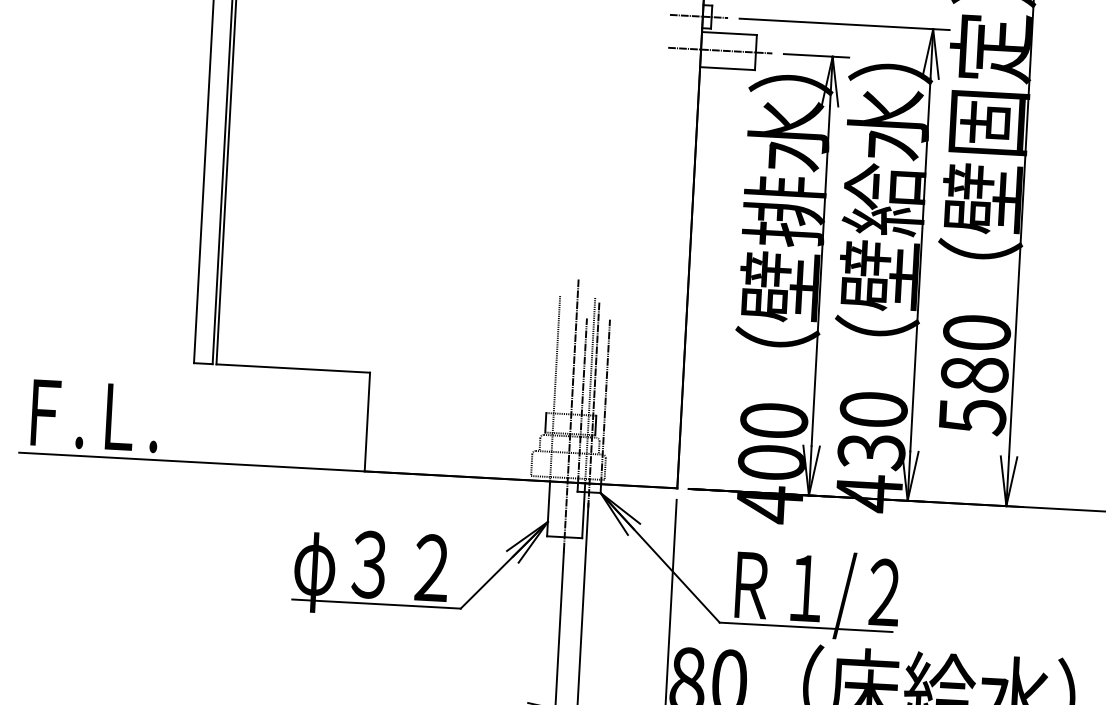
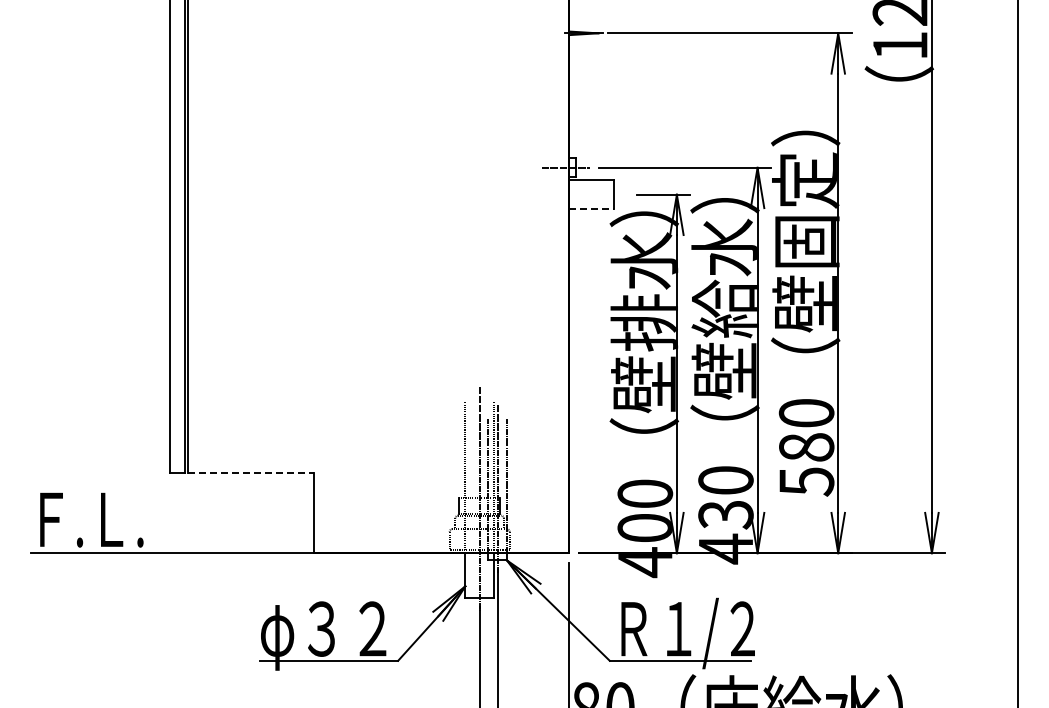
line: (719, 50) -> (584, 194), removed
line: (728, 69) -> (592, 209), solid -> dashed
line: (293, 368) -> (251, 472), solid -> dashed

